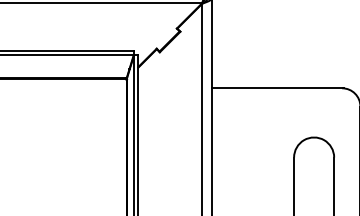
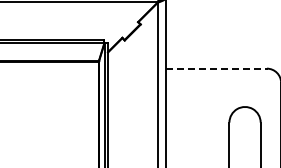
line: (278, 88) -> (217, 68), solid -> dashed

